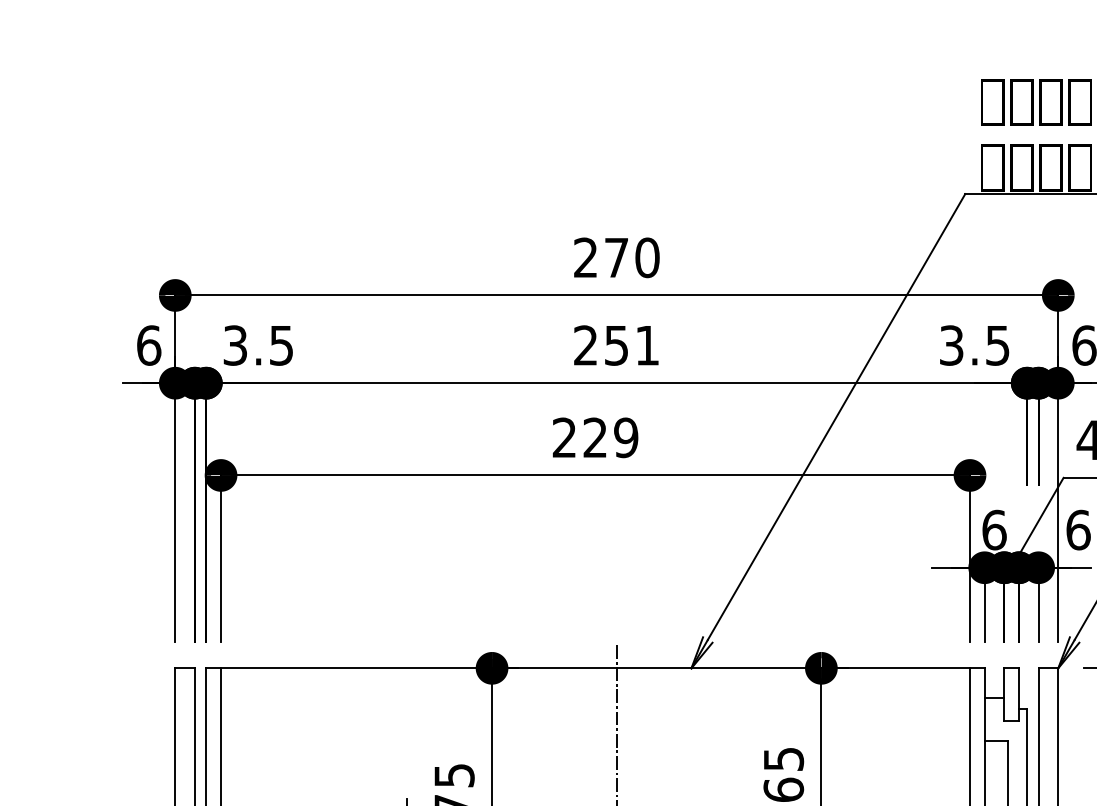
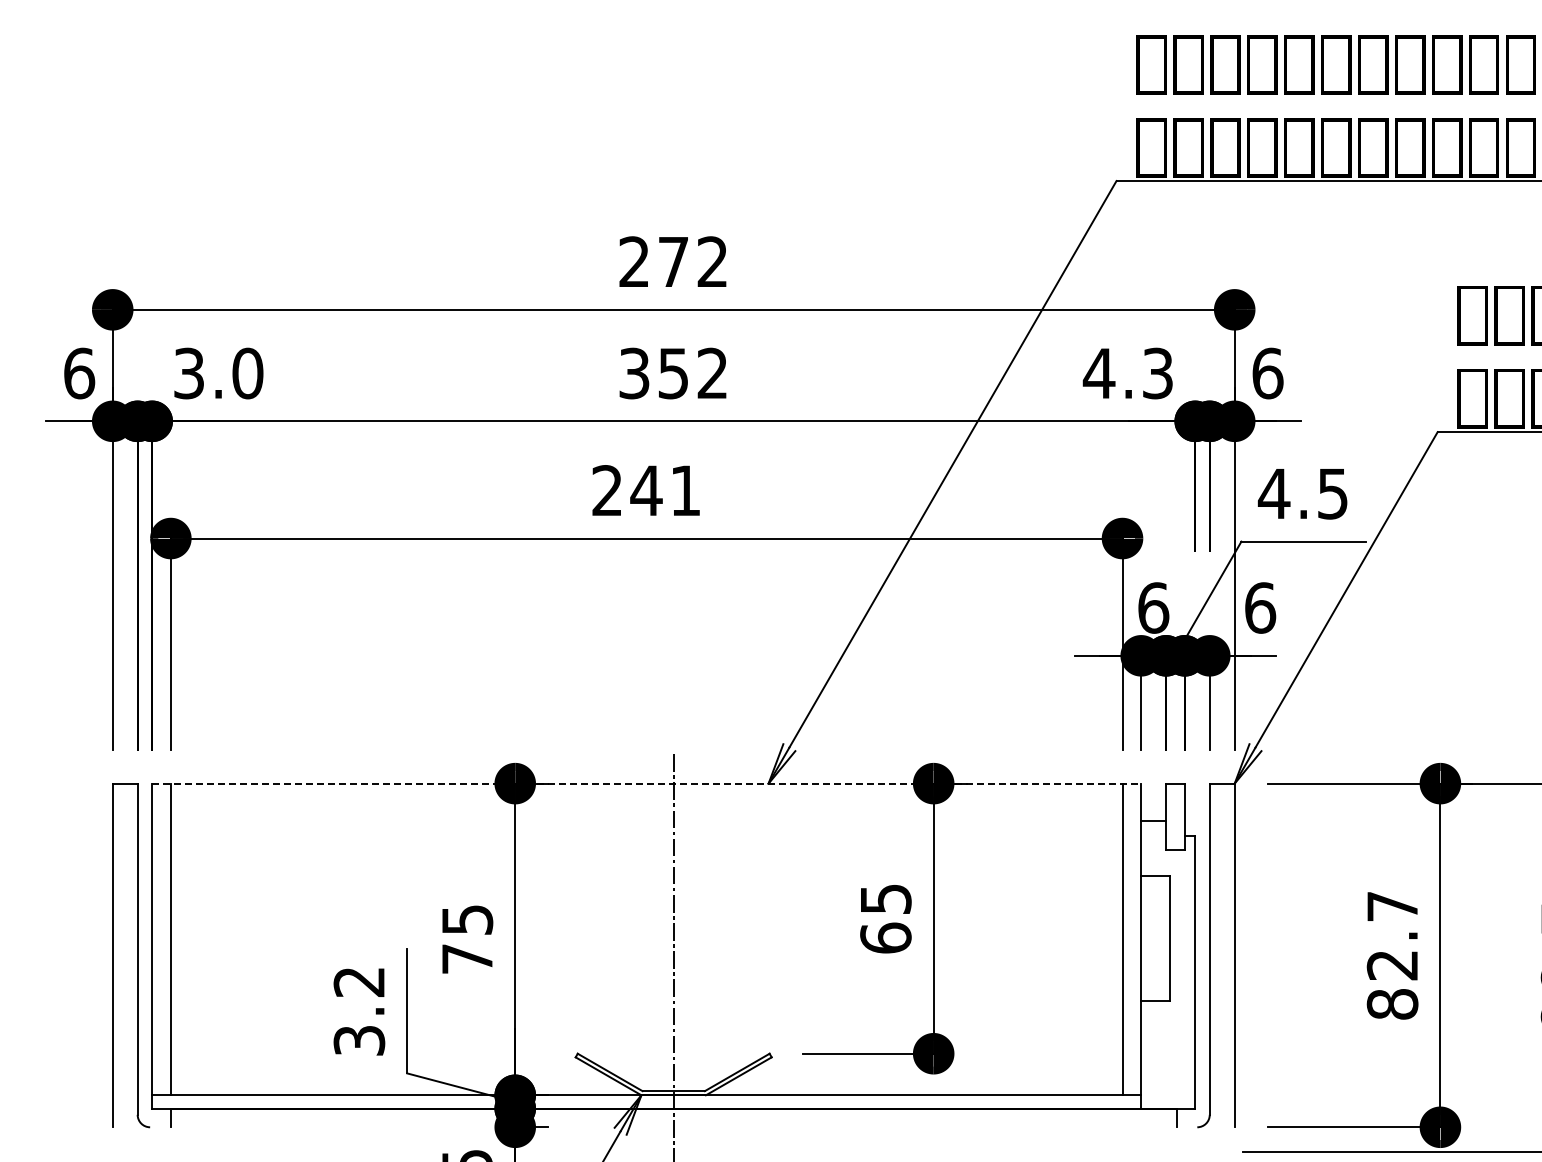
text: (647, 257) -> (712, 261), 270 -> 272
text: (281, 345) -> (247, 373), 3.5 -> 3.0
text: (615, 345) -> (672, 373), 251 -> 352
text: (973, 345) -> (1127, 373), 3.5 -> 4.3
text: (610, 437) -> (665, 490), 229 -> 241
line: (595, 668) -> (646, 783), solid -> dashed

